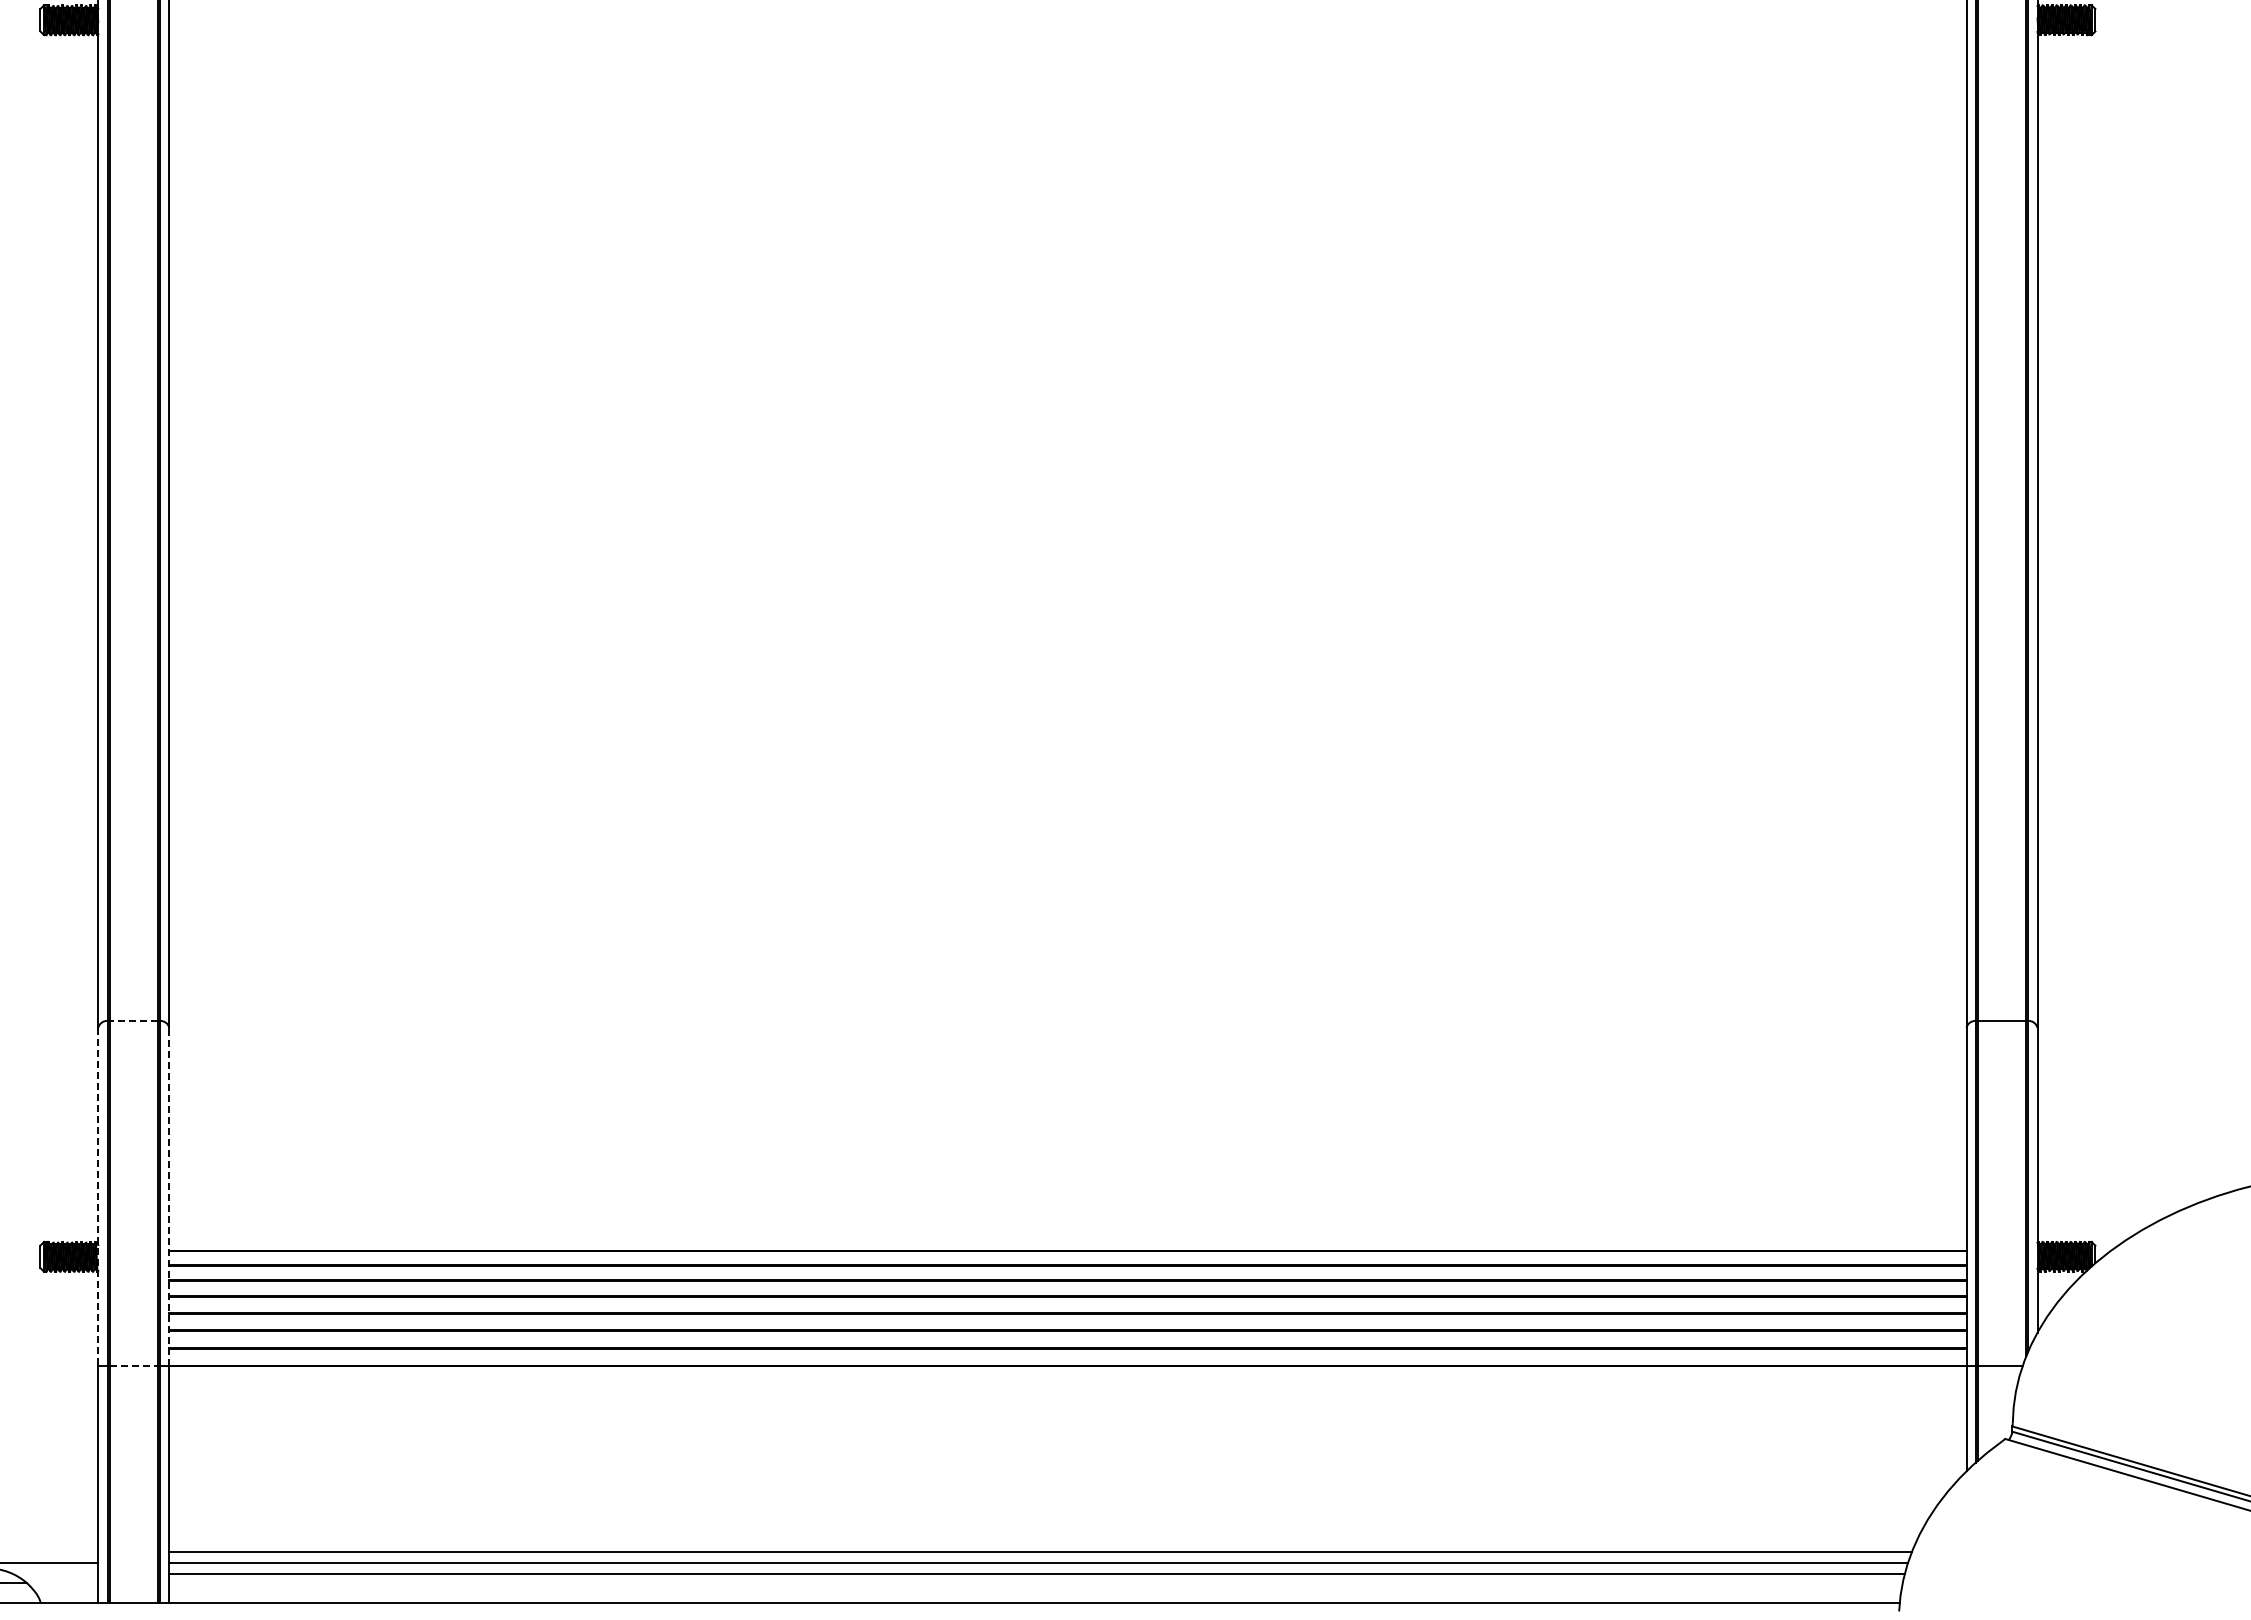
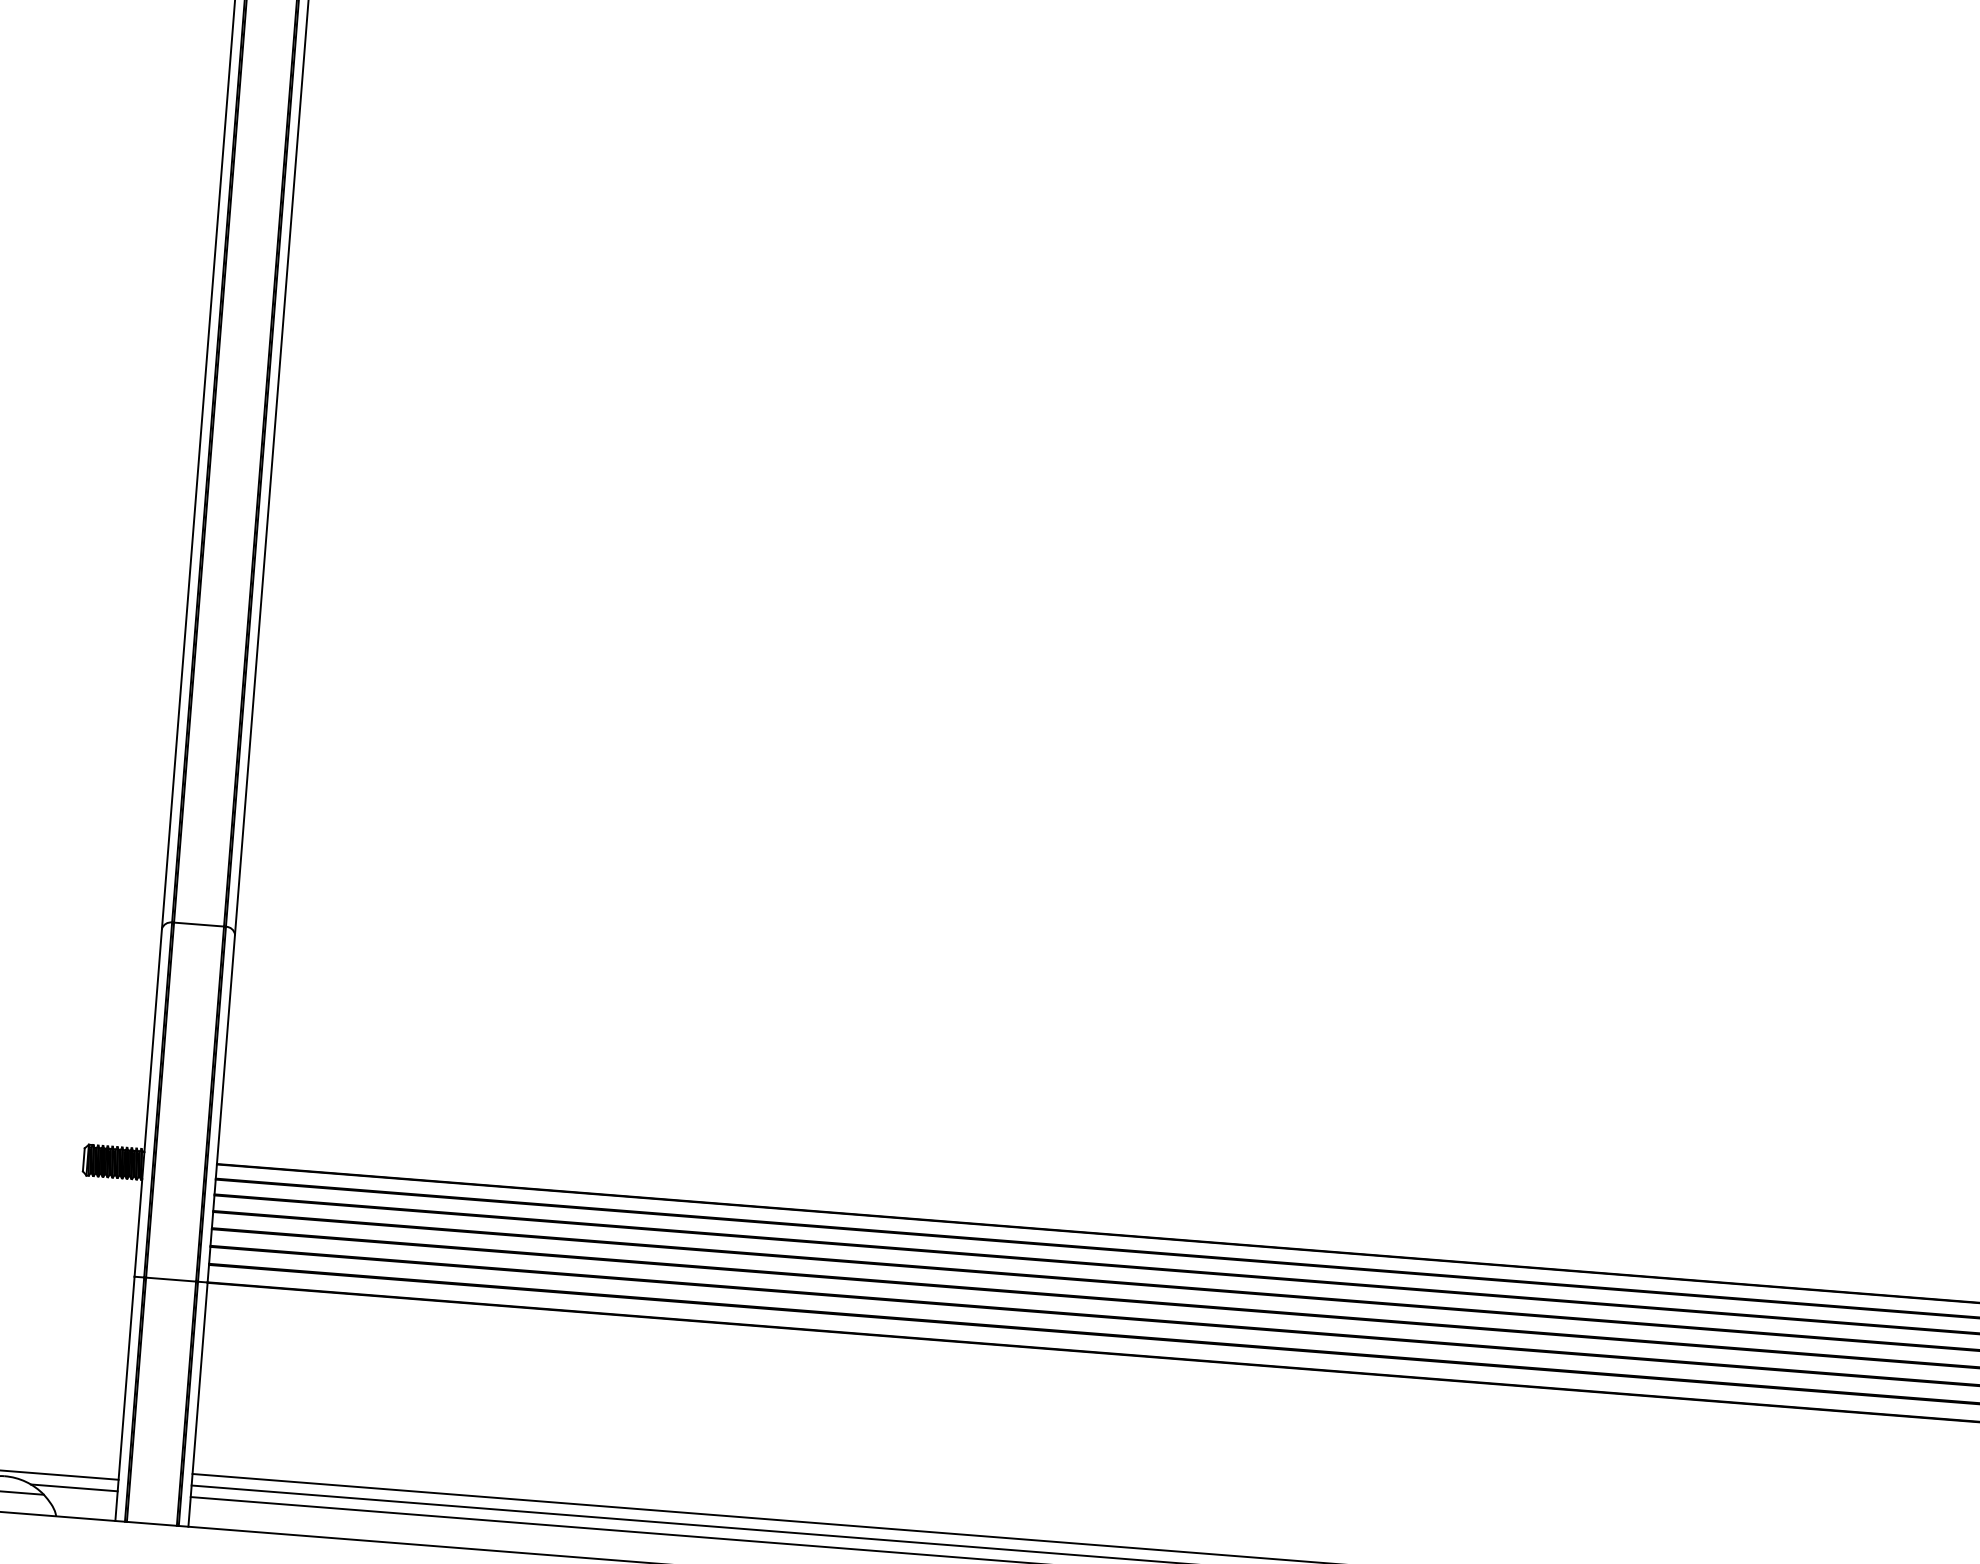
line: (133, 1020) -> (198, 924), dashed -> solid
line: (169, 1196) -> (221, 1108), dashed -> solid
line: (98, 1197) -> (148, 1103), dashed -> solid
line: (134, 1365) -> (171, 1279), dashed -> solid
line: (55, 1574) -> (73, 1487), added

